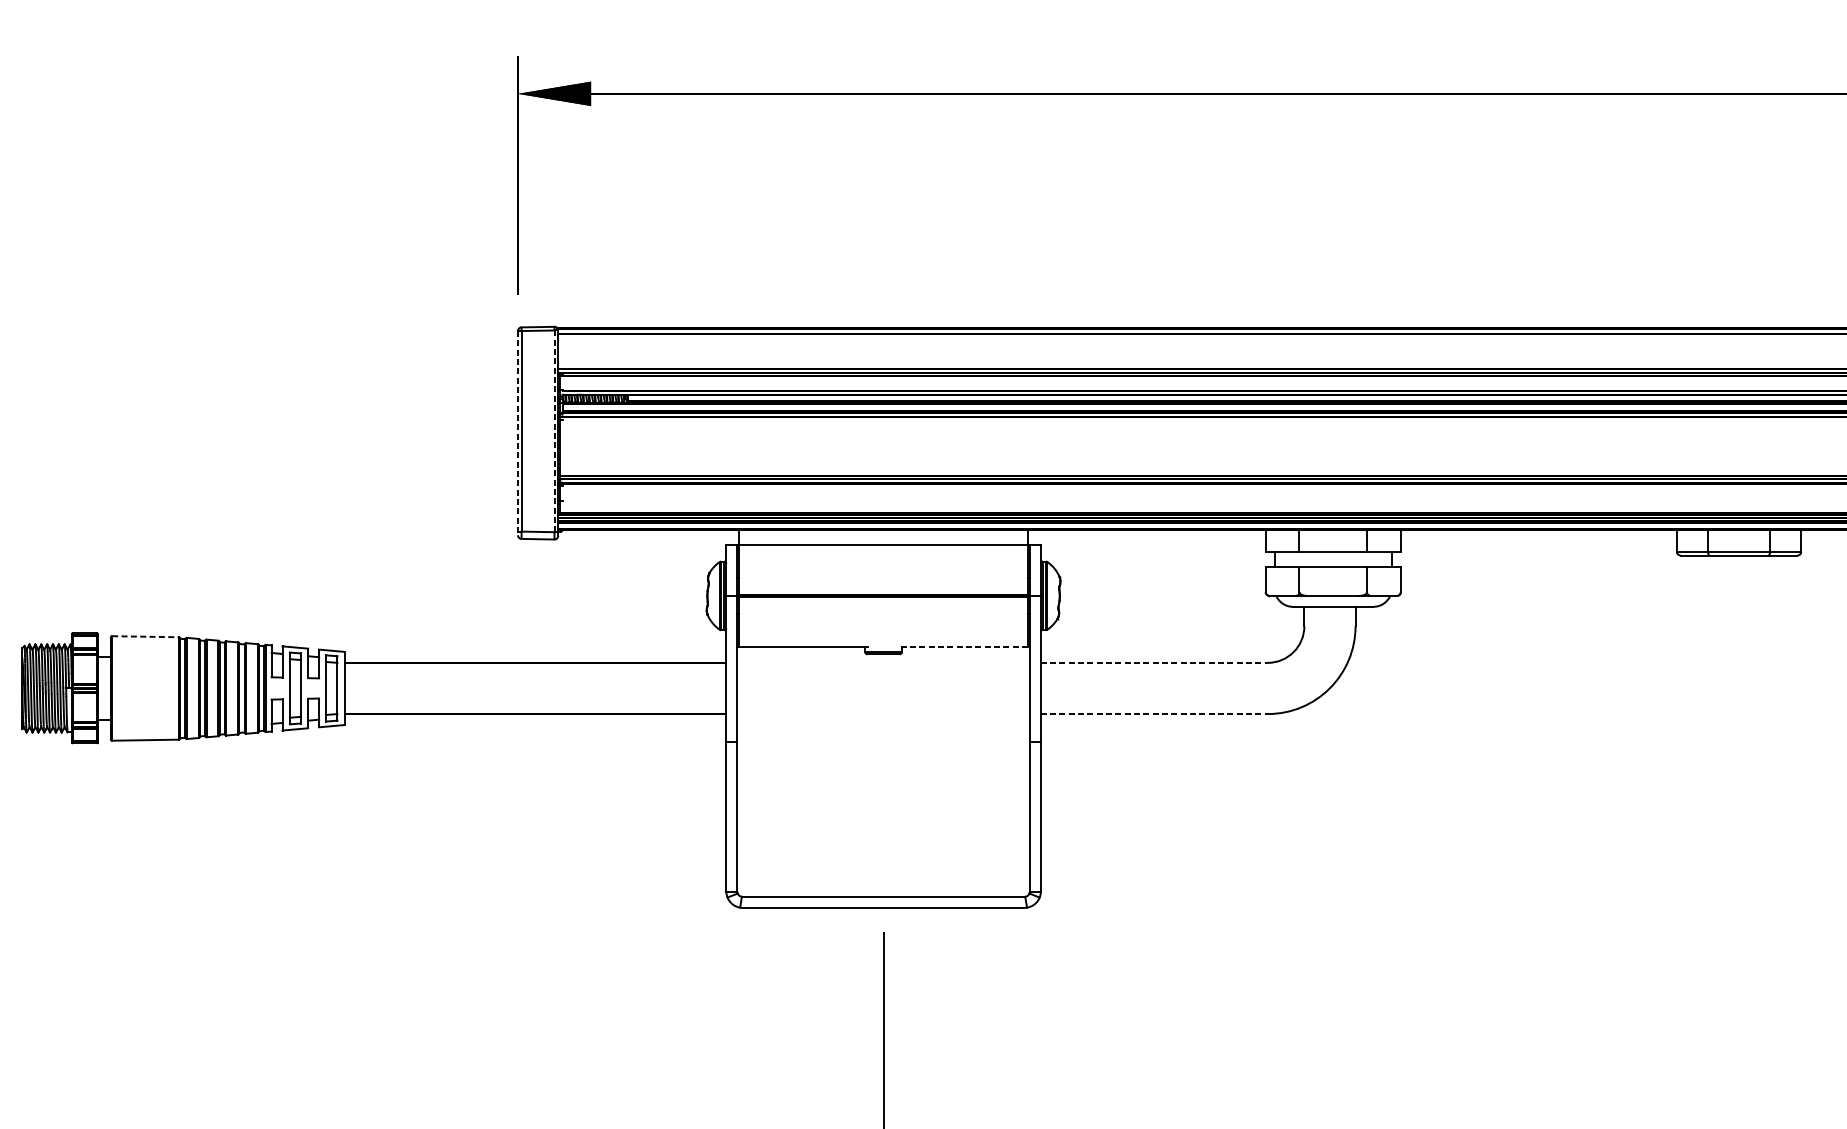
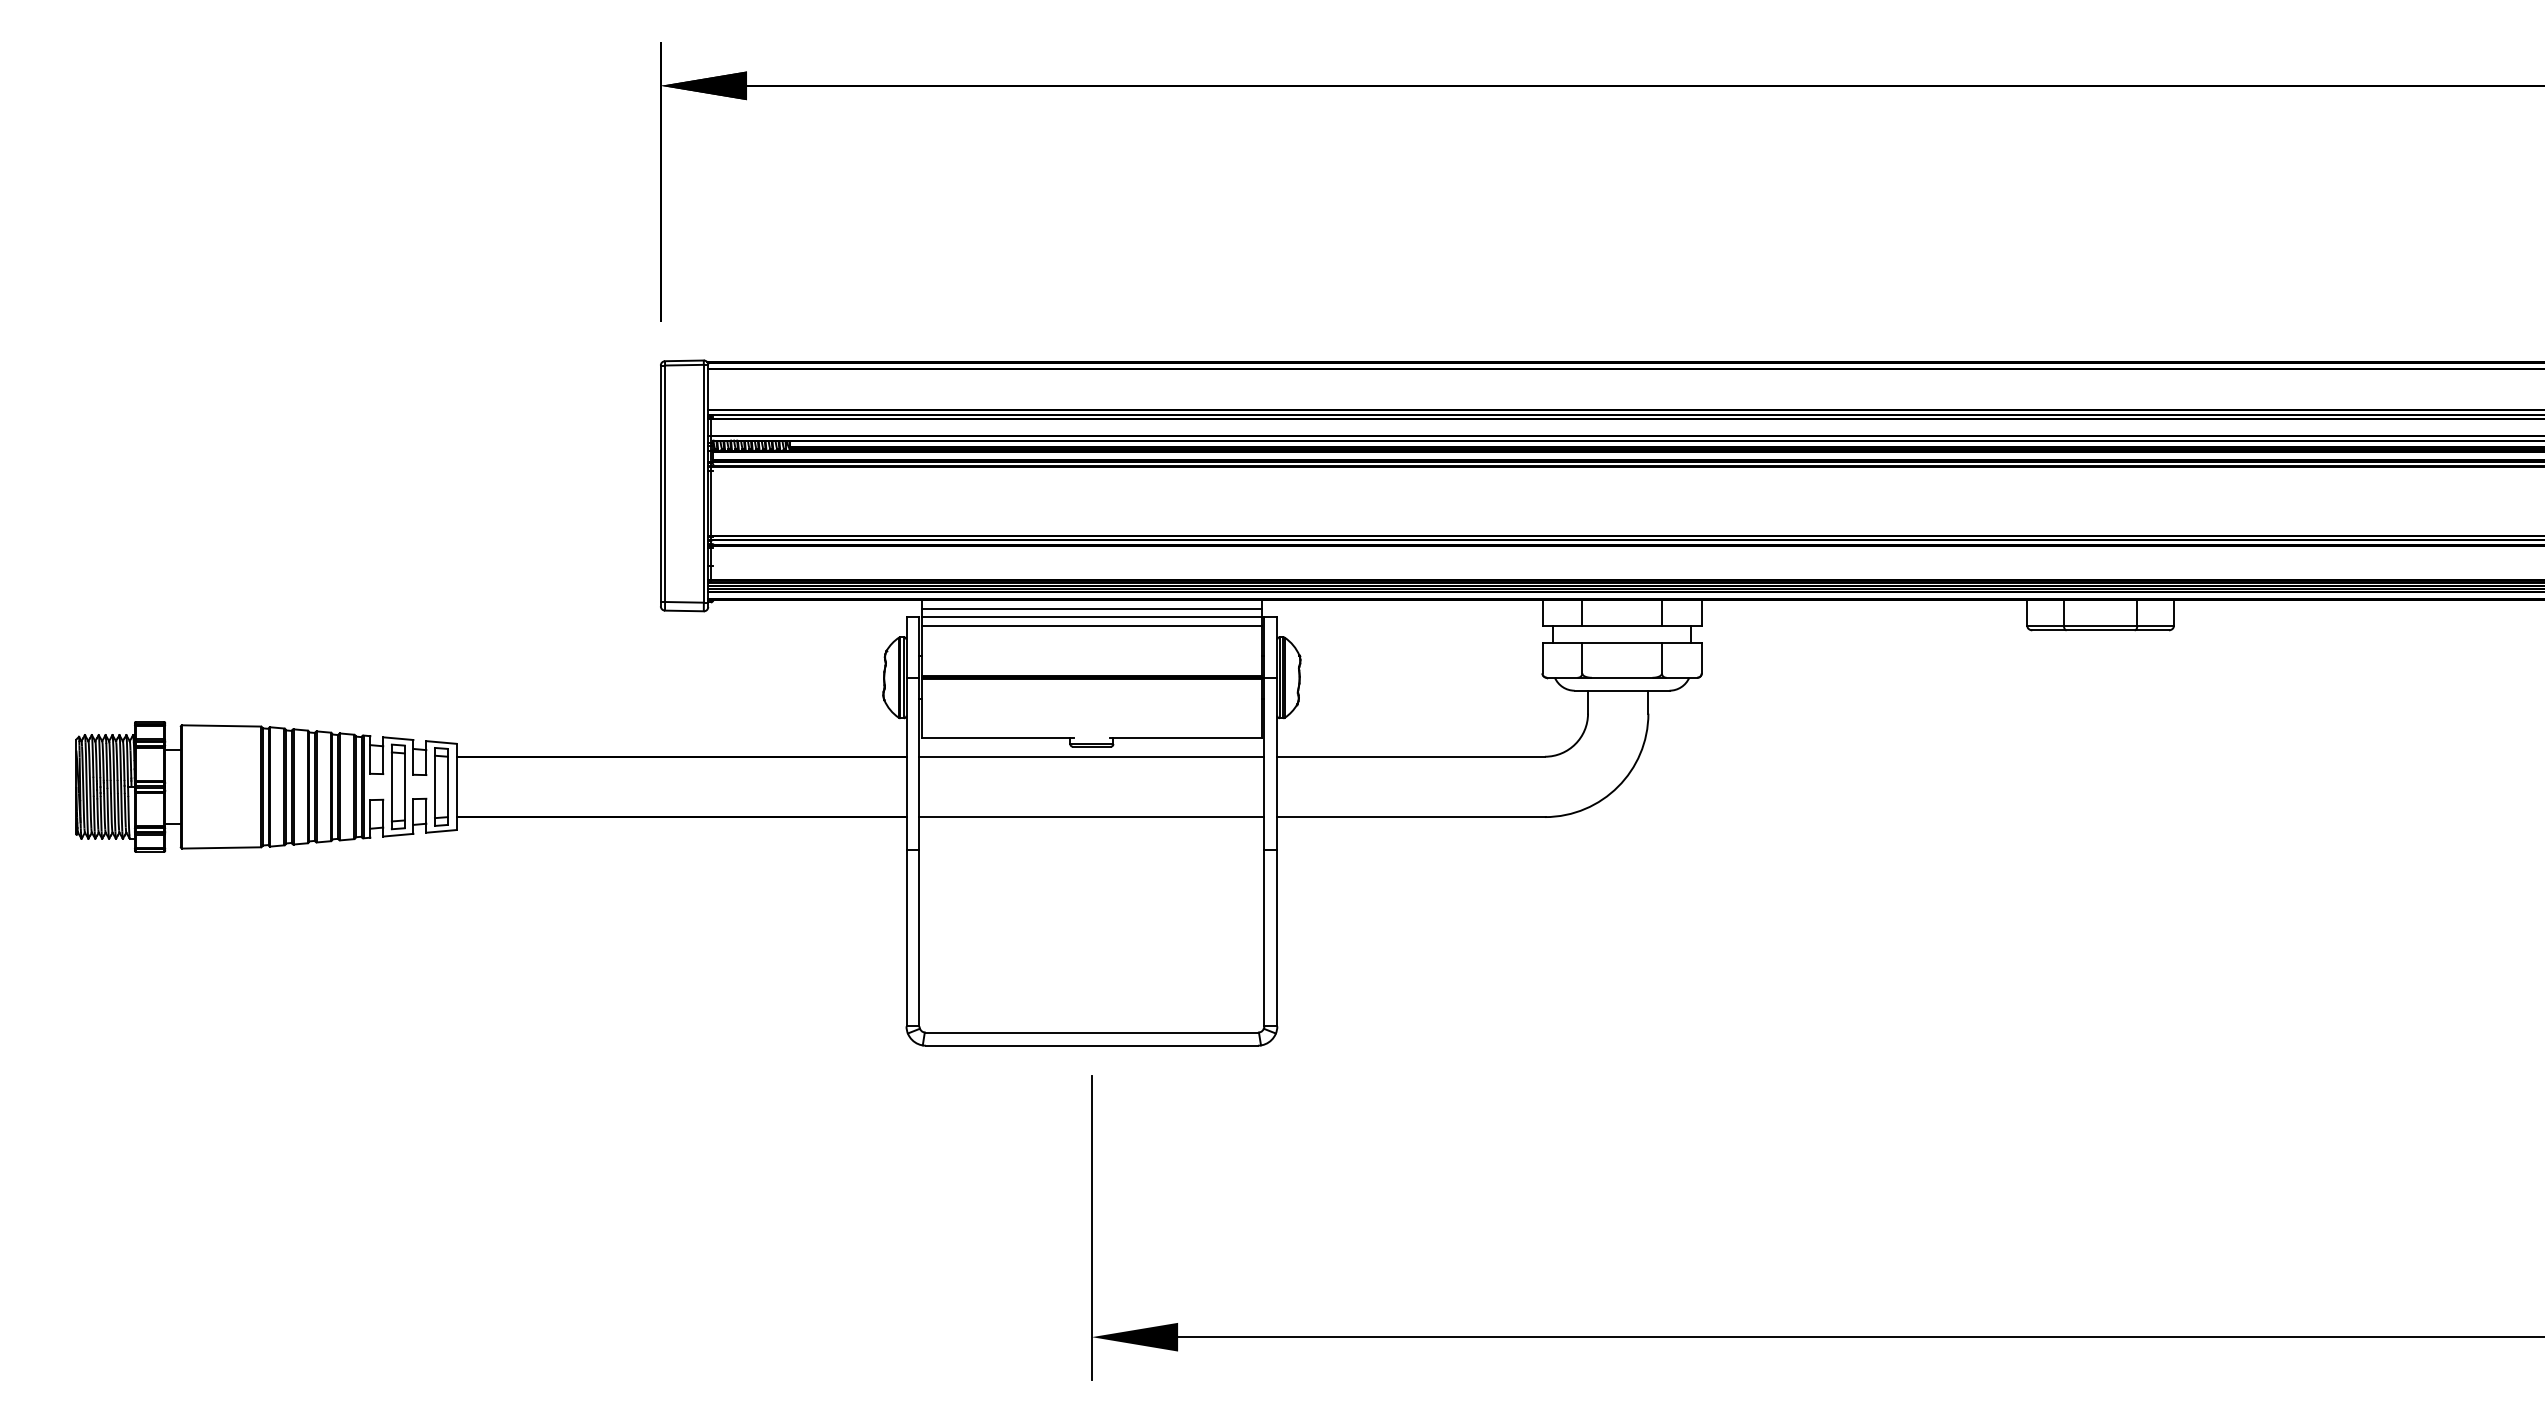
line: (554, 431) -> (703, 483), dashed -> solid
line: (517, 433) -> (660, 486), dashed -> solid
line: (883, 537) -> (1091, 608), added
line: (883, 552) -> (1091, 626), added
line: (146, 636) -> (222, 725), dashed -> solid
line: (962, 647) -> (1185, 738), dashed -> solid
line: (883, 662) -> (1091, 756), added
line: (1154, 662) -> (1411, 756), dashed -> solid
line: (883, 714) -> (1091, 817), added
line: (1154, 714) -> (1411, 817), dashed -> solid

